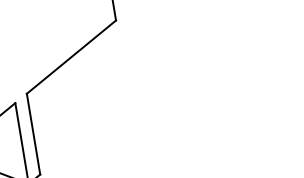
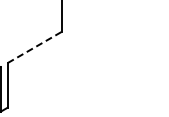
line: (72, 57) -> (35, 47), solid -> dashed

